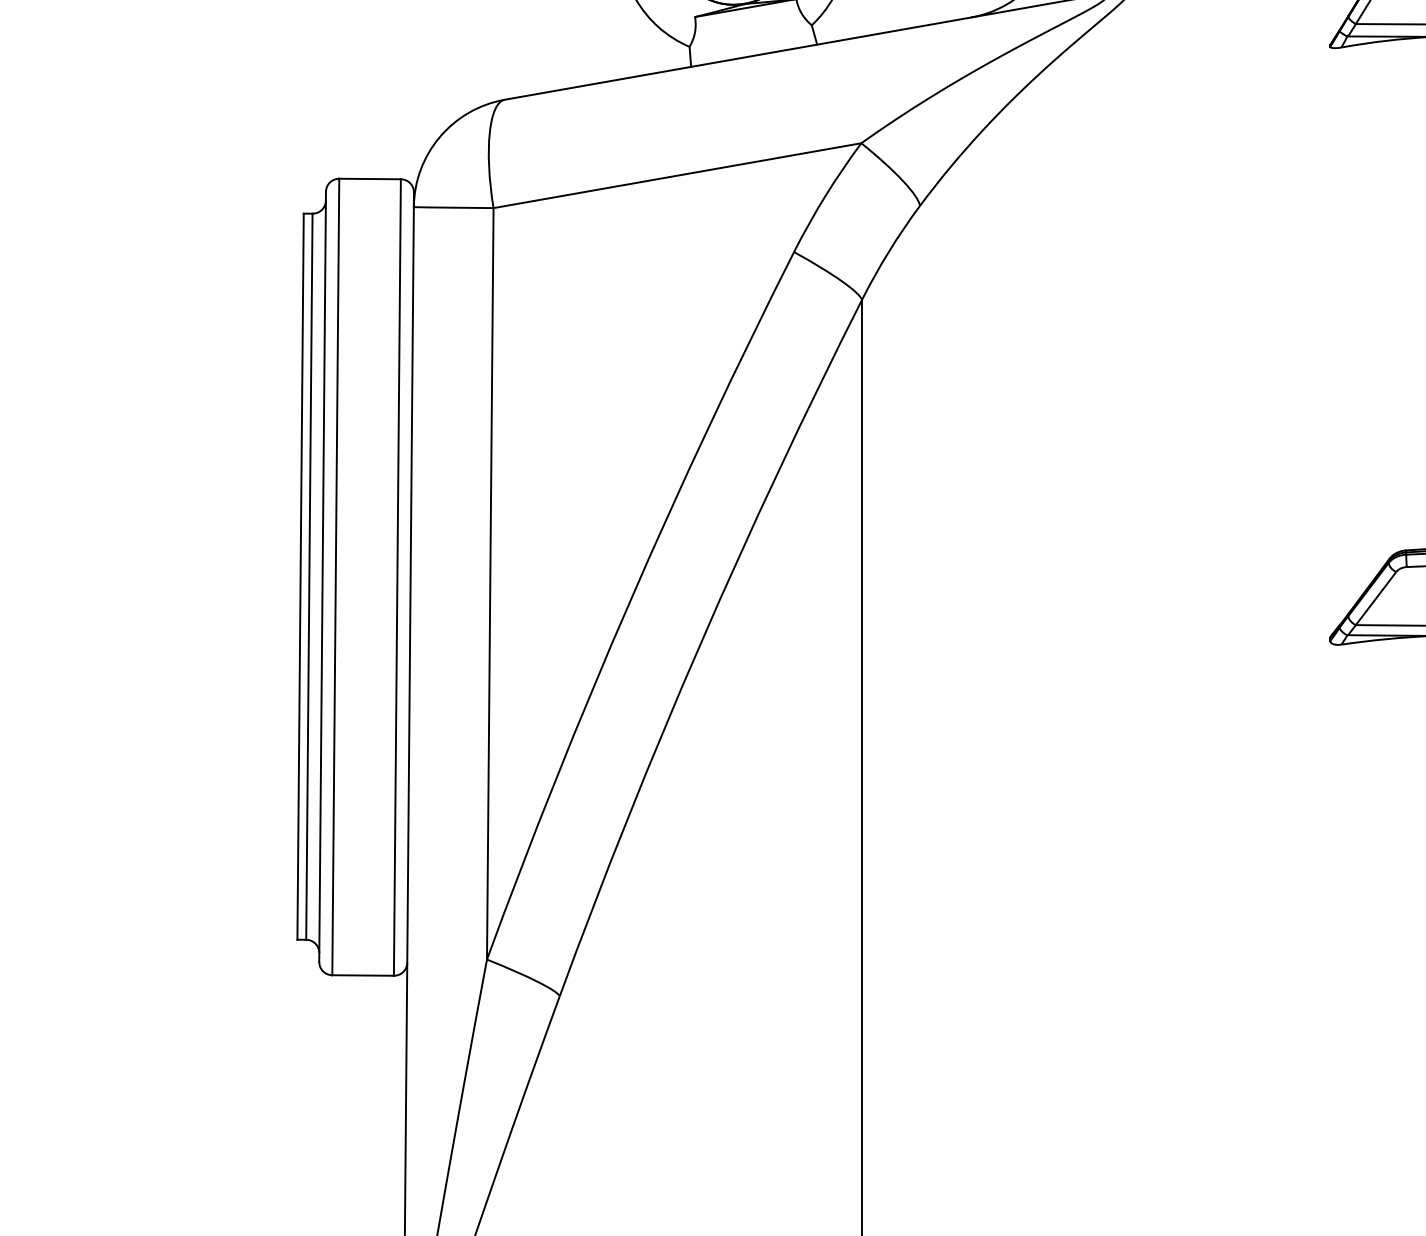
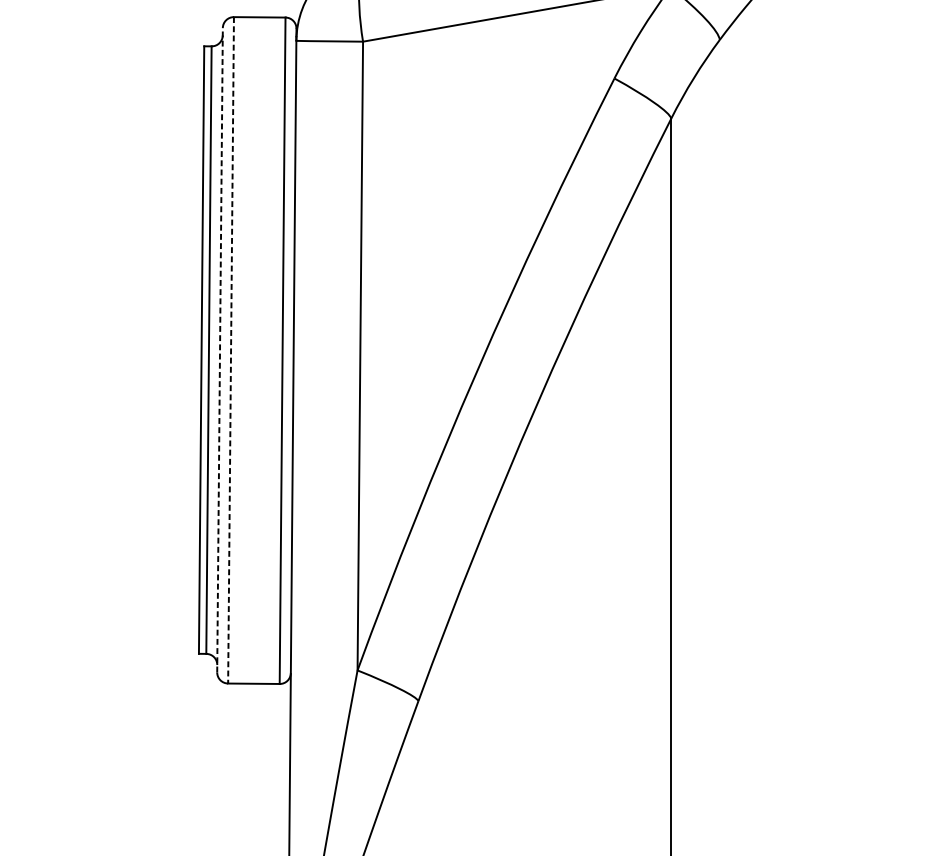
line: (322, 576) -> (219, 349), solid -> dashed
line: (335, 577) -> (230, 350), solid -> dashed

